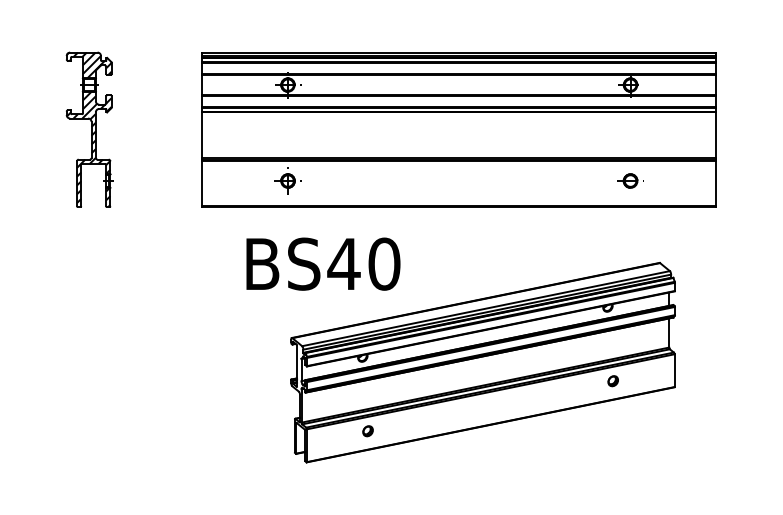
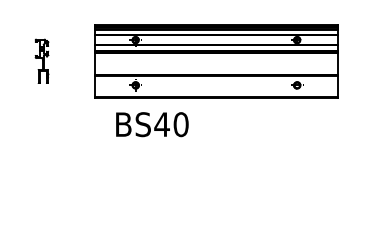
part: (88, 130) -> (41, 61), size x0.6
part: (482, 363) -> (227, 171), removed

